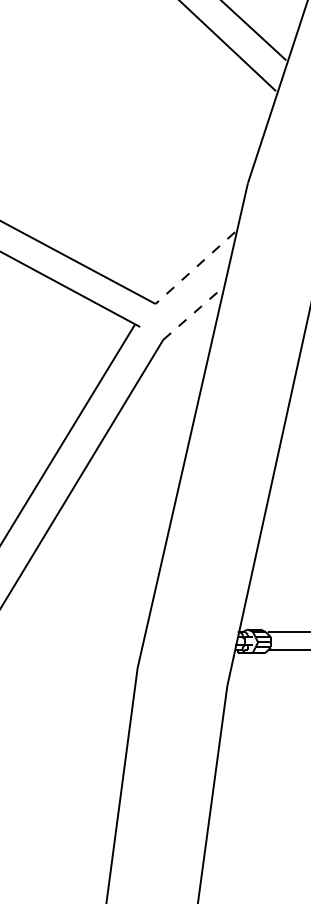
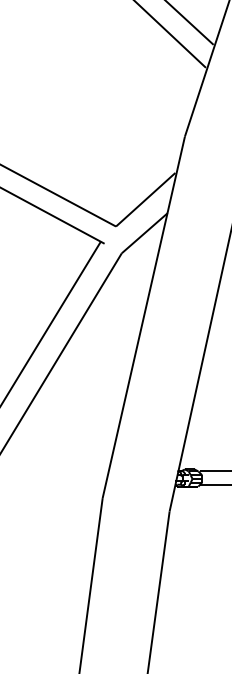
line: (195, 268) -> (145, 200), dashed -> solid
line: (194, 312) -> (145, 232), dashed -> solid

